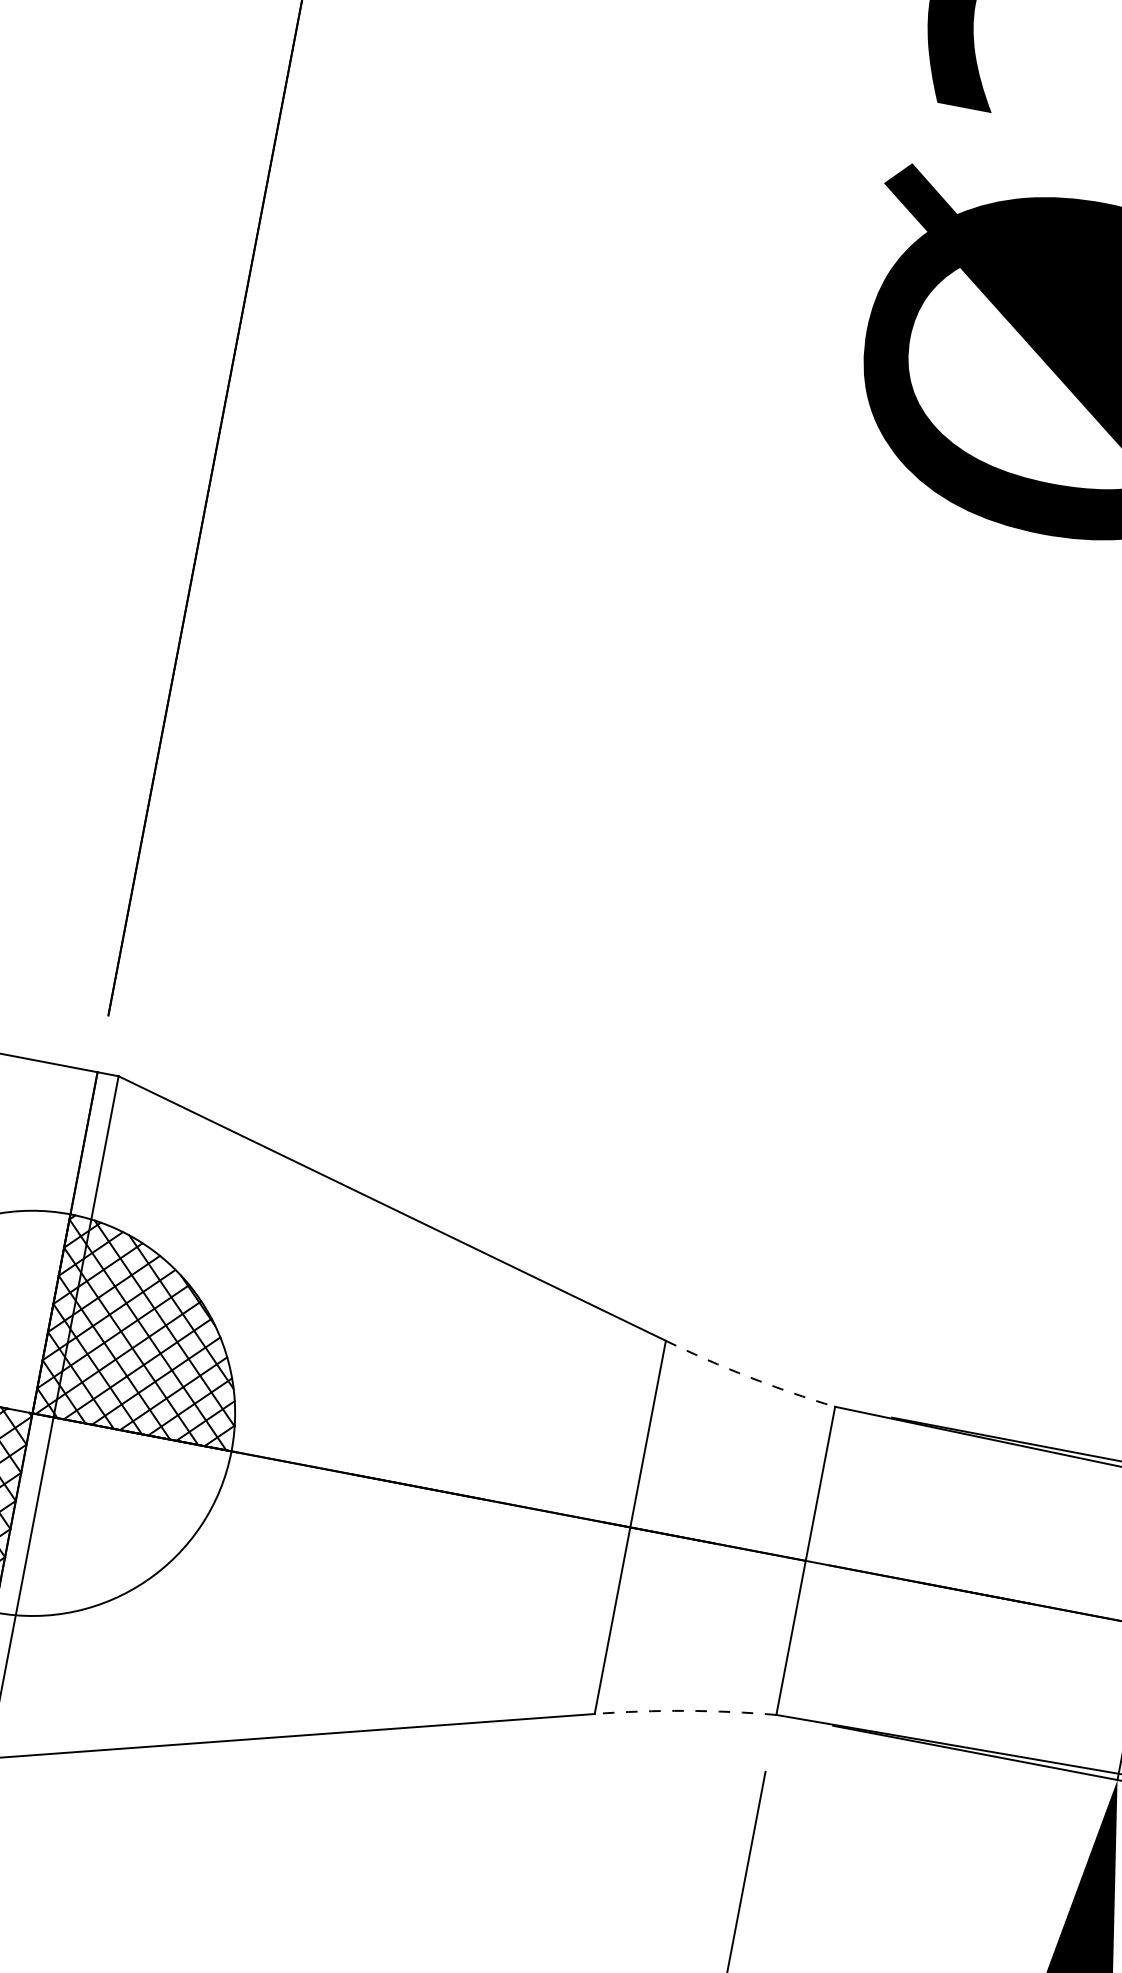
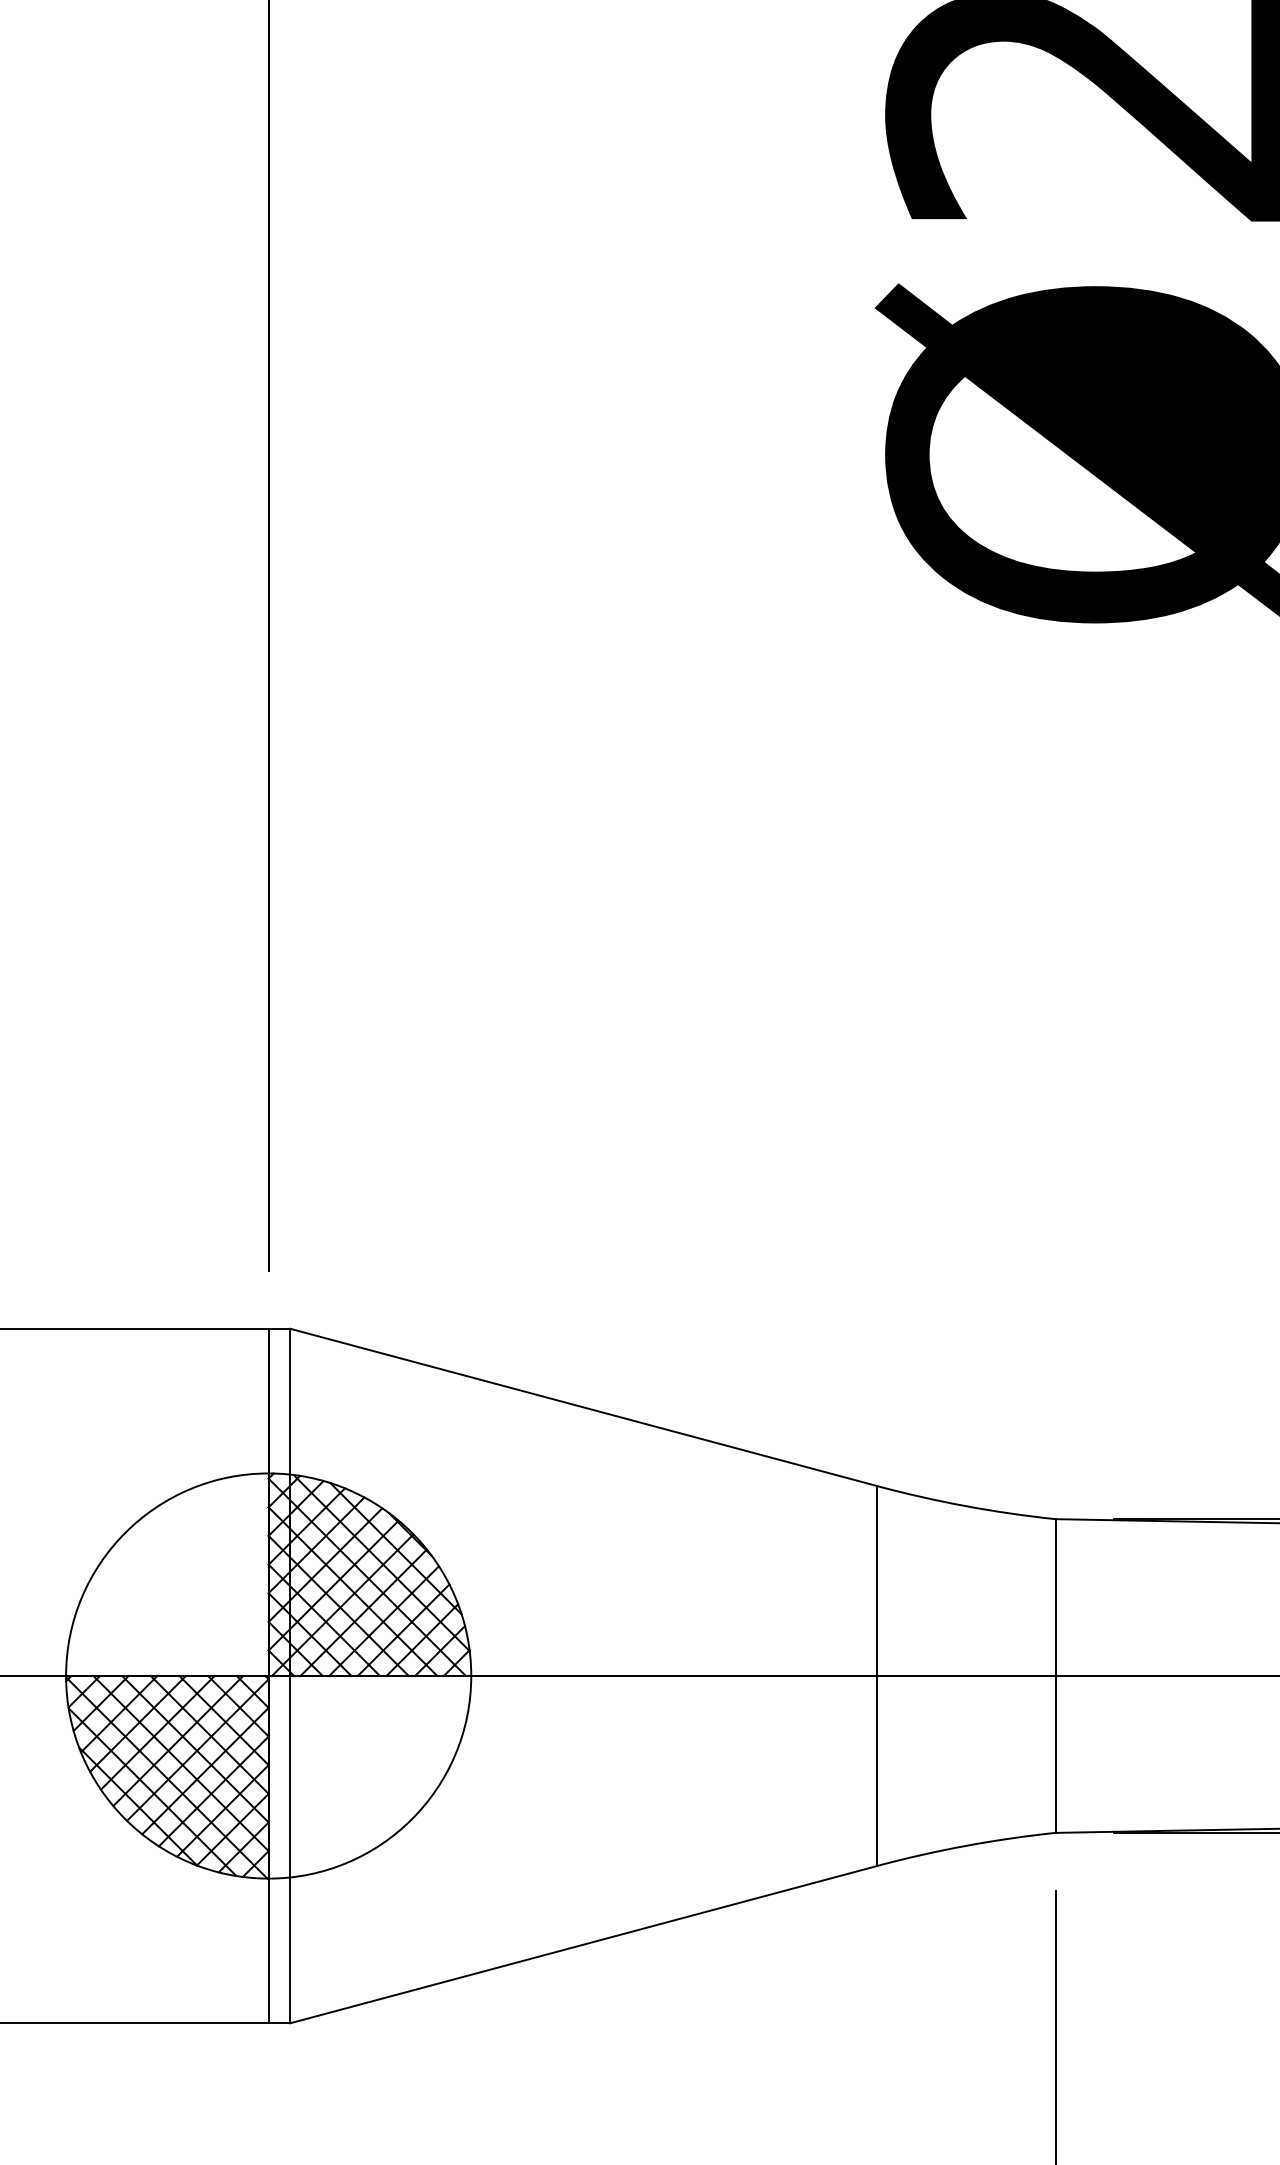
arc: (748, 1377) -> (965, 1506), dashed -> solid
arc: (685, 1710) -> (965, 1845), dashed -> solid

